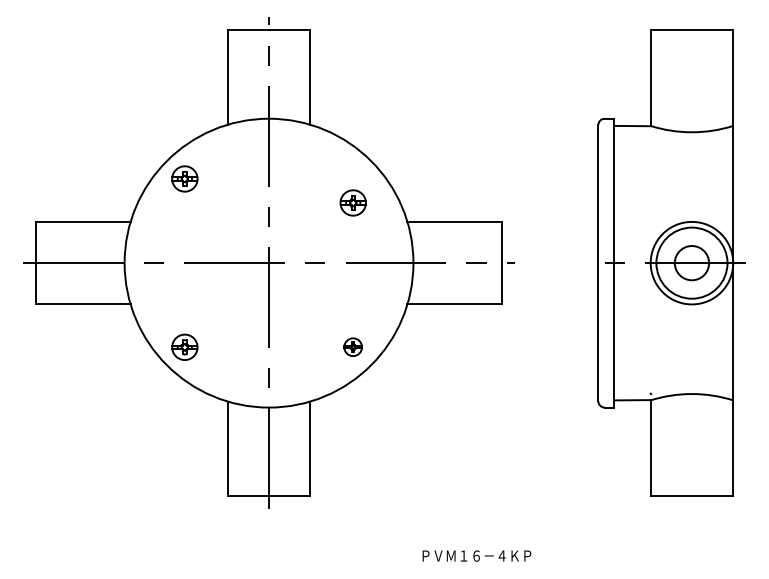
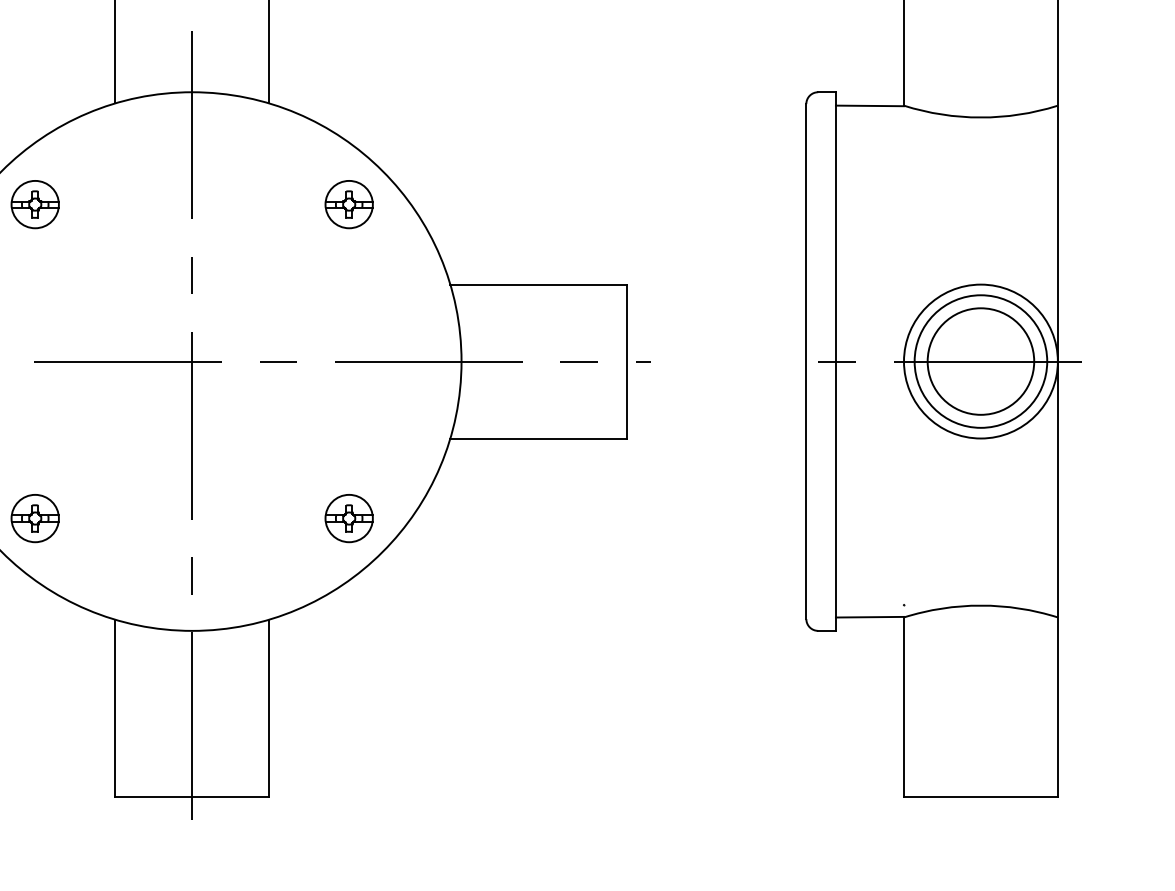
part: (352, 202) -> (347, 203), moved
circle: (691, 262) -> (980, 360), size x1.67
part: (352, 346) -> (347, 516), size x1.43

